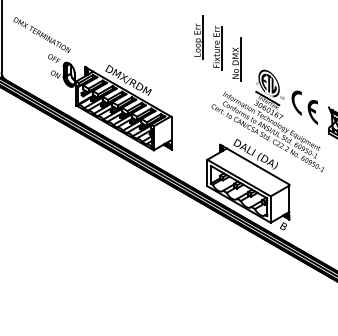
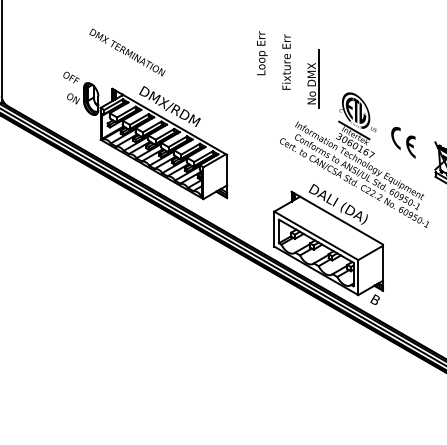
text: (42, 35) -> (127, 52), moved
line: (203, 37) -> (269, 49), removed
line: (222, 48) -> (294, 64), removed
part: (304, 107) -> (403, 142), size x0.7

